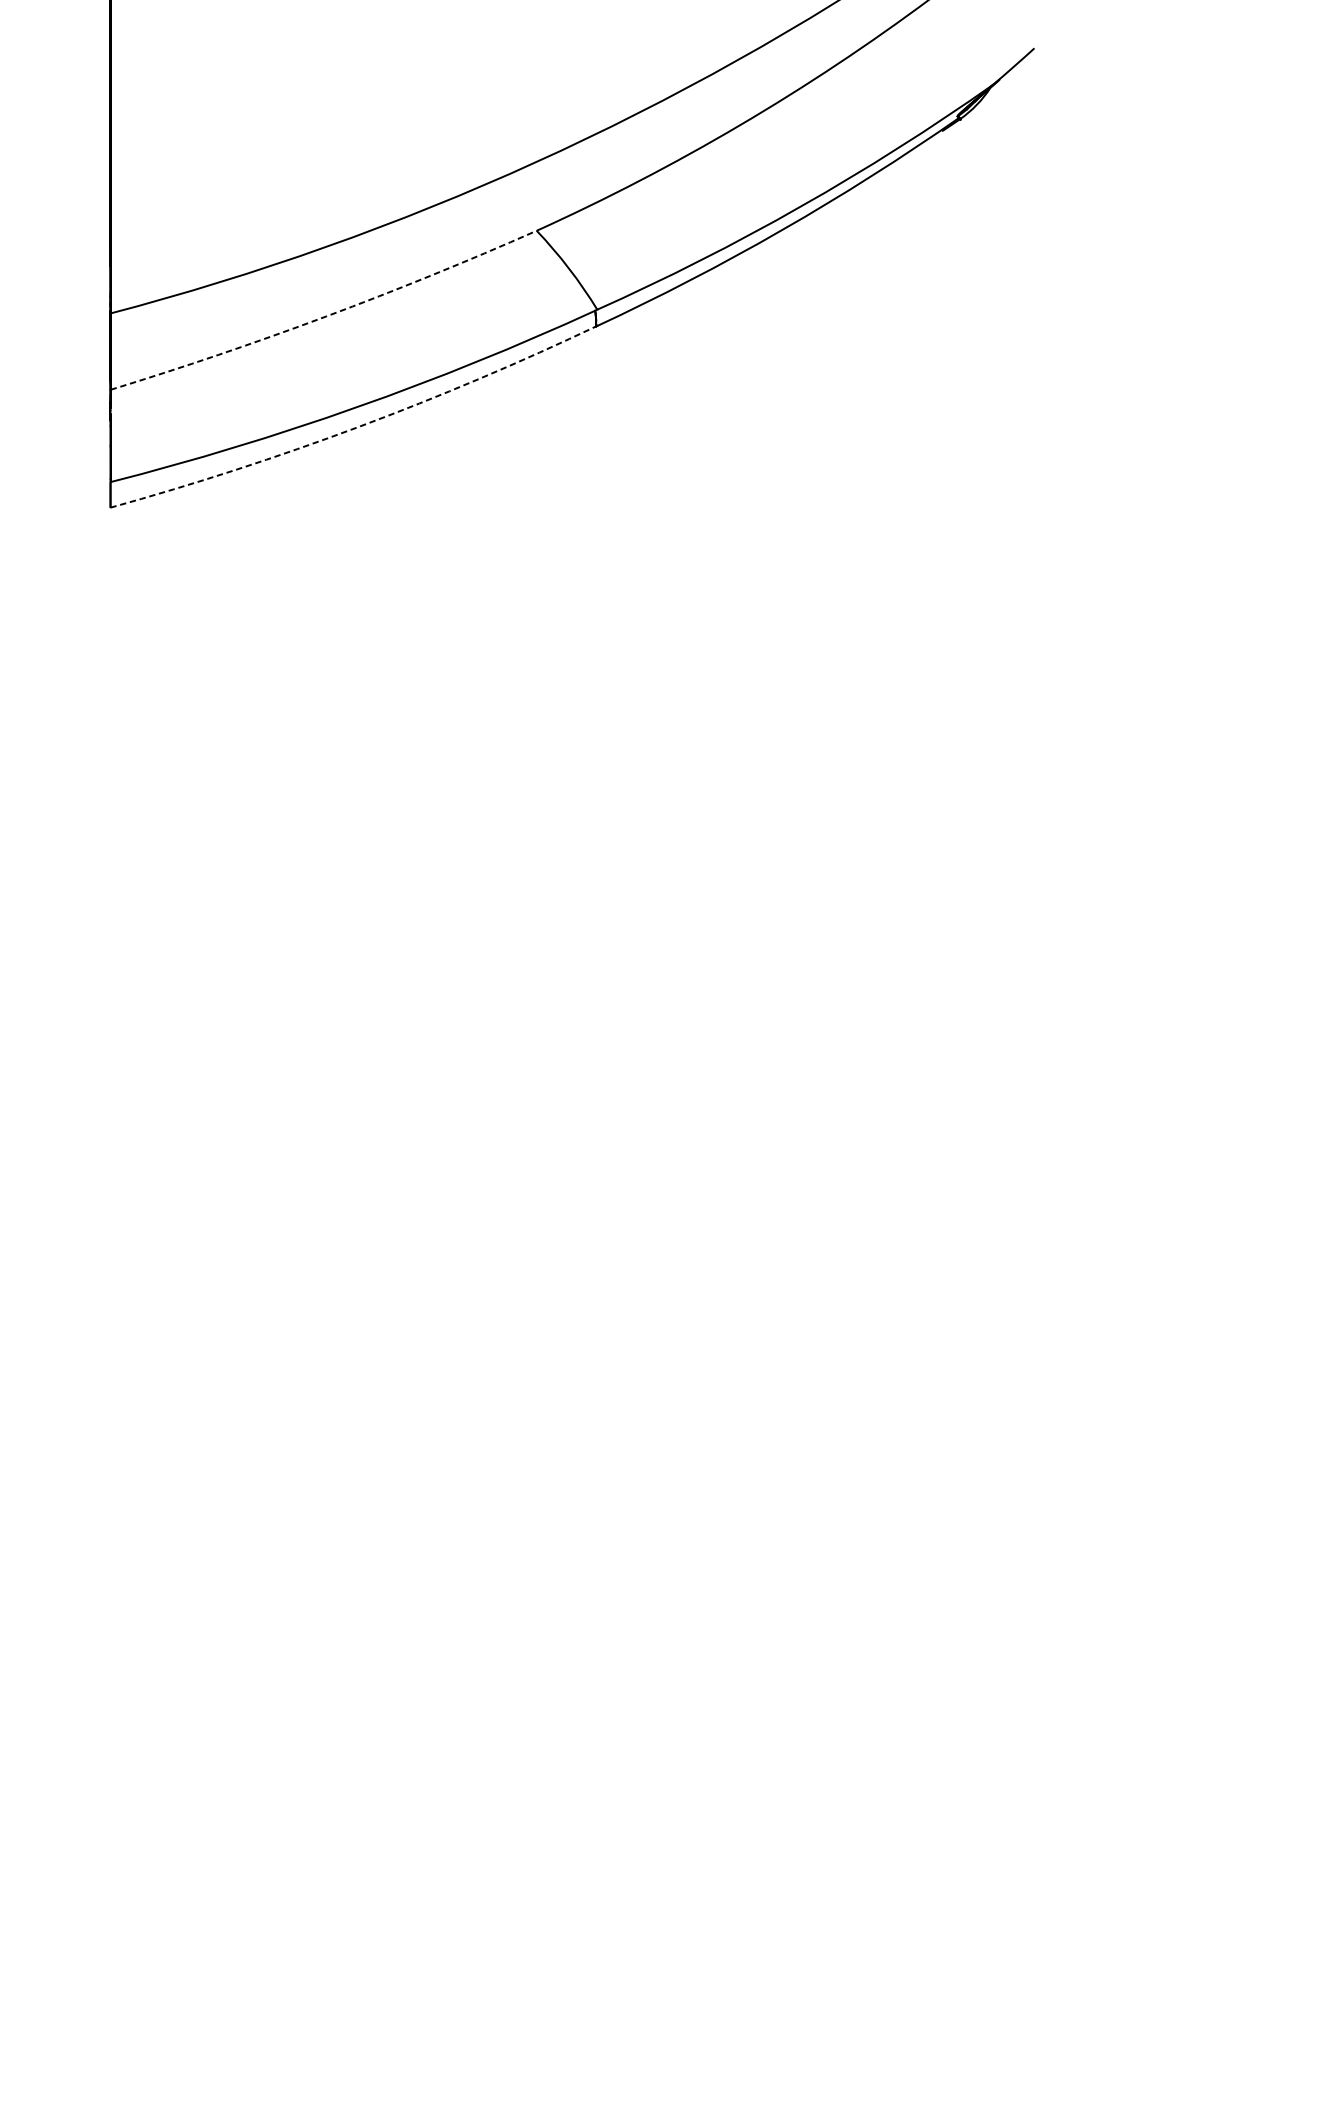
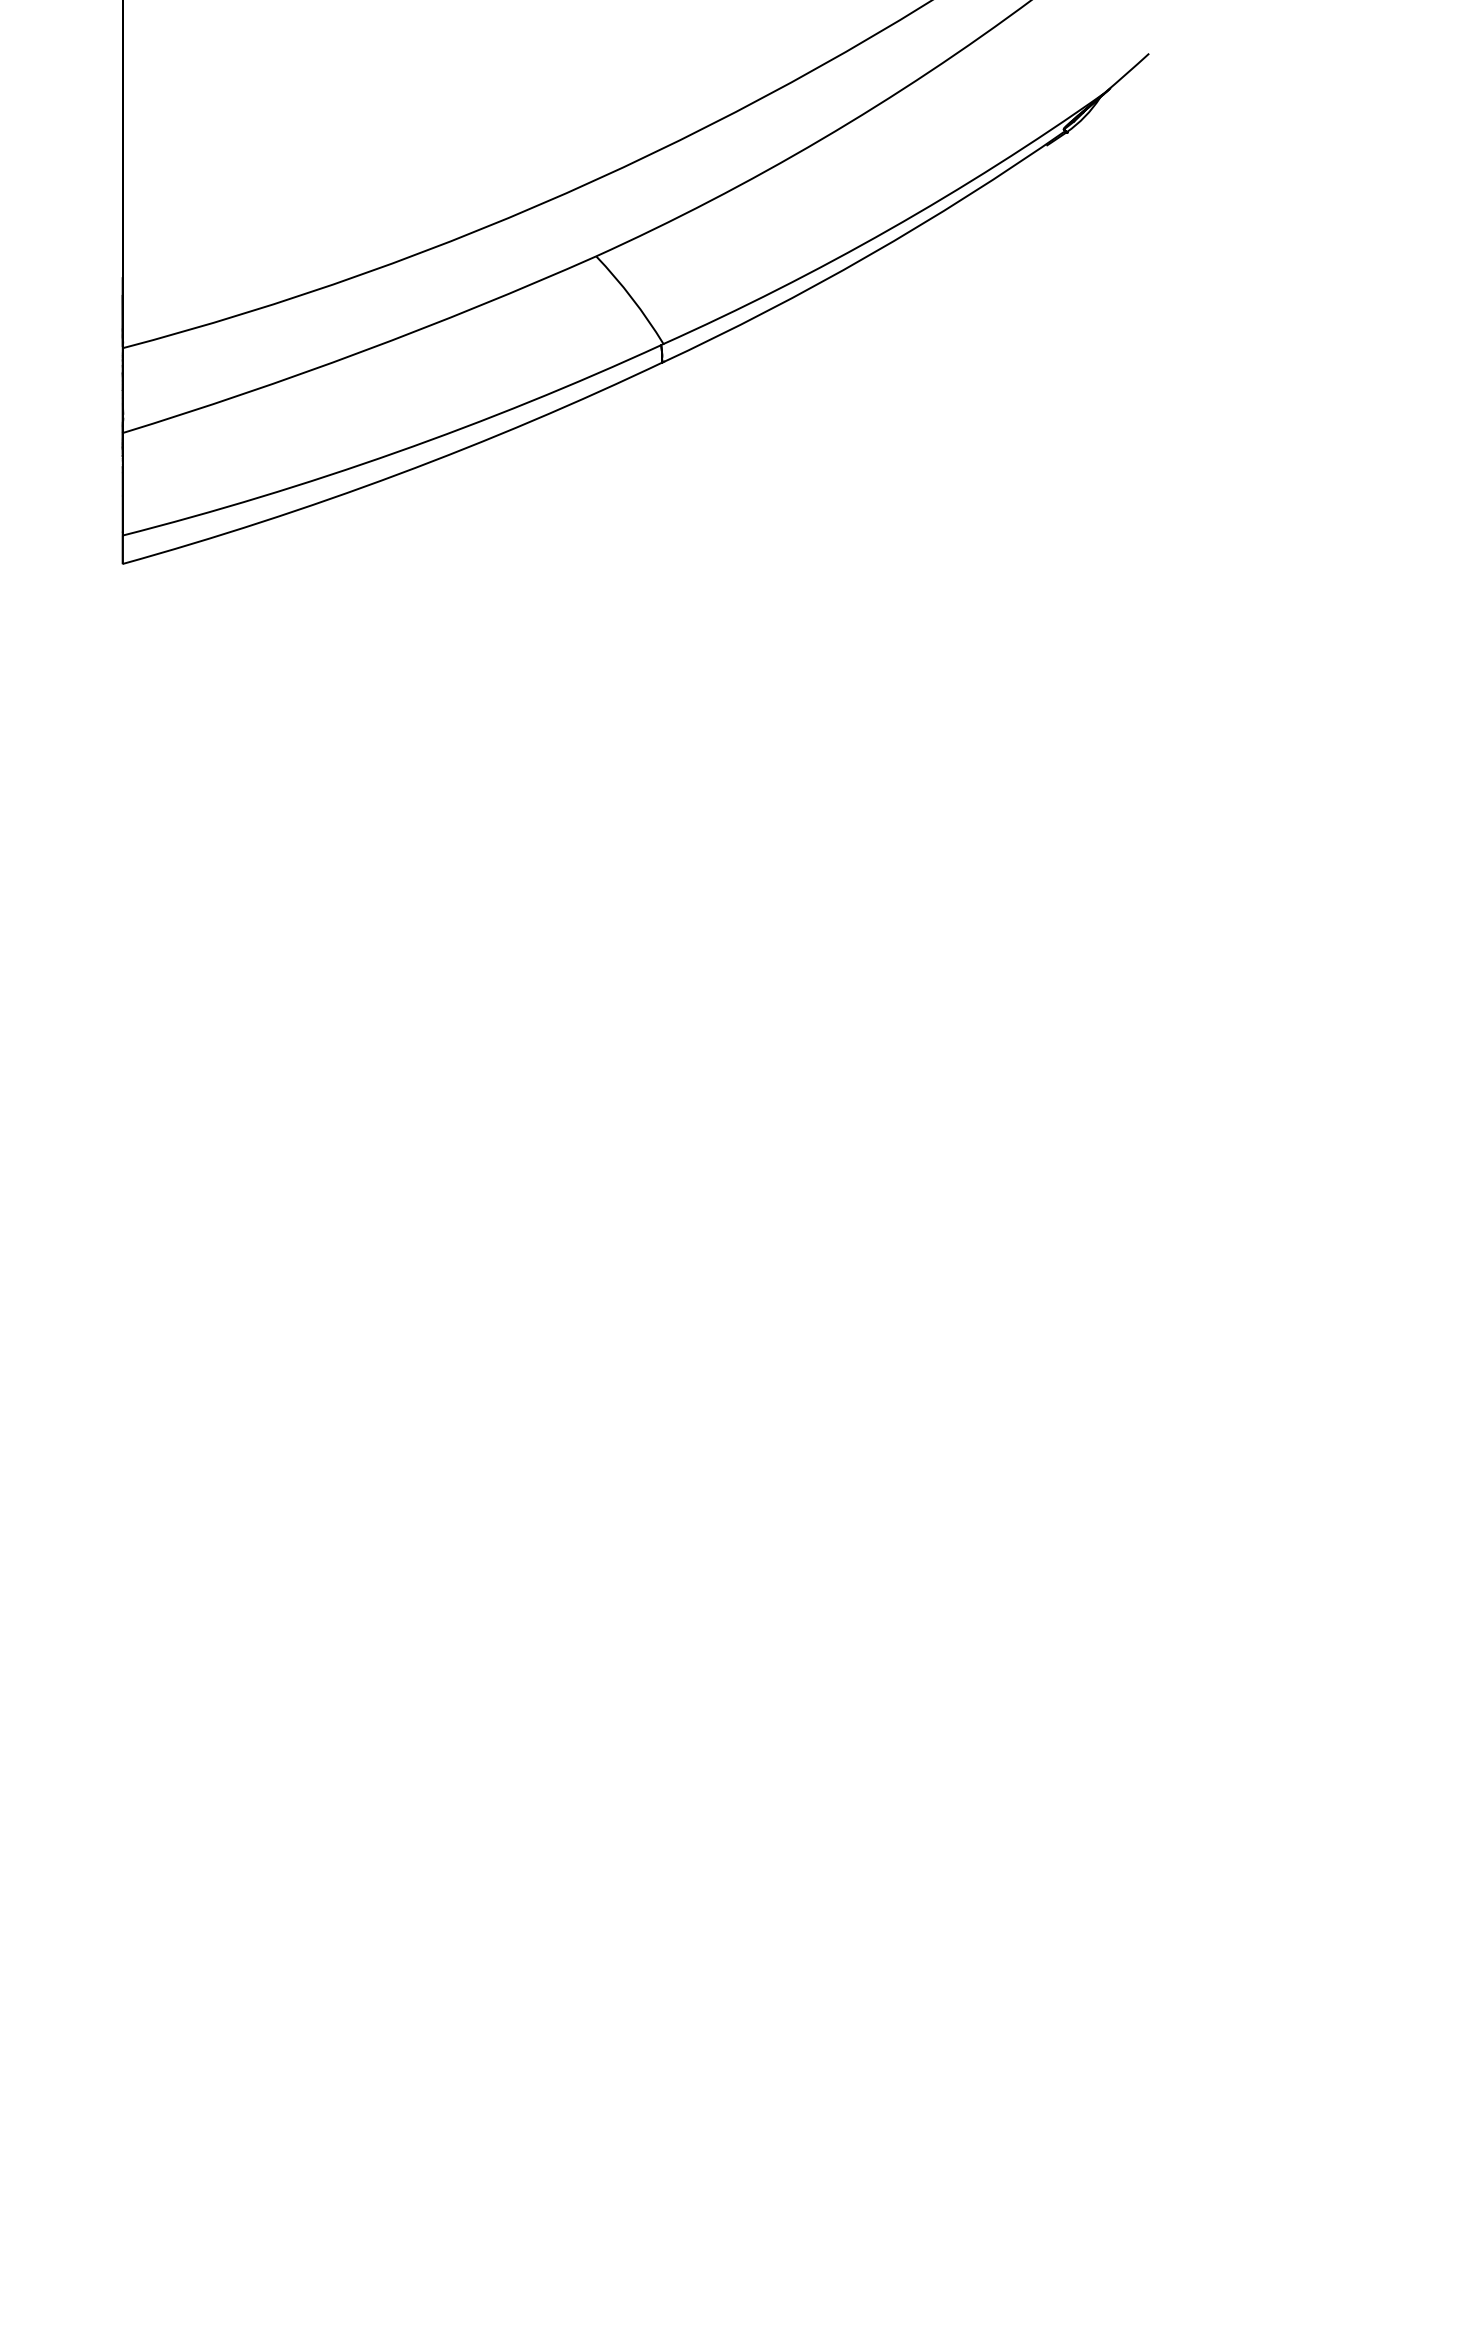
arc: (326, 316) -> (362, 351), dashed -> solid
arc: (358, 427) -> (398, 474), dashed -> solid

